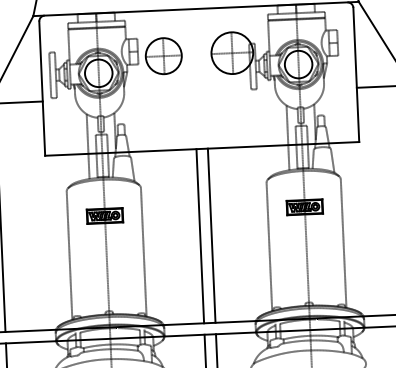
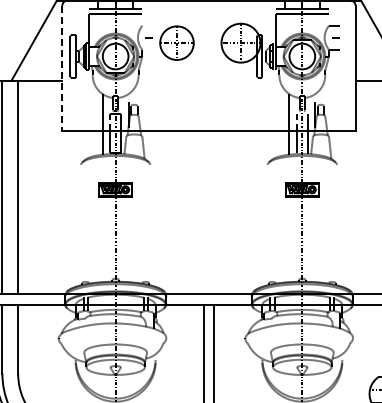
line: (42, 88) -> (62, 68), solid -> dashed
line: (211, 235) -> (214, 212), removed
line: (200, 236) -> (203, 212), removed

